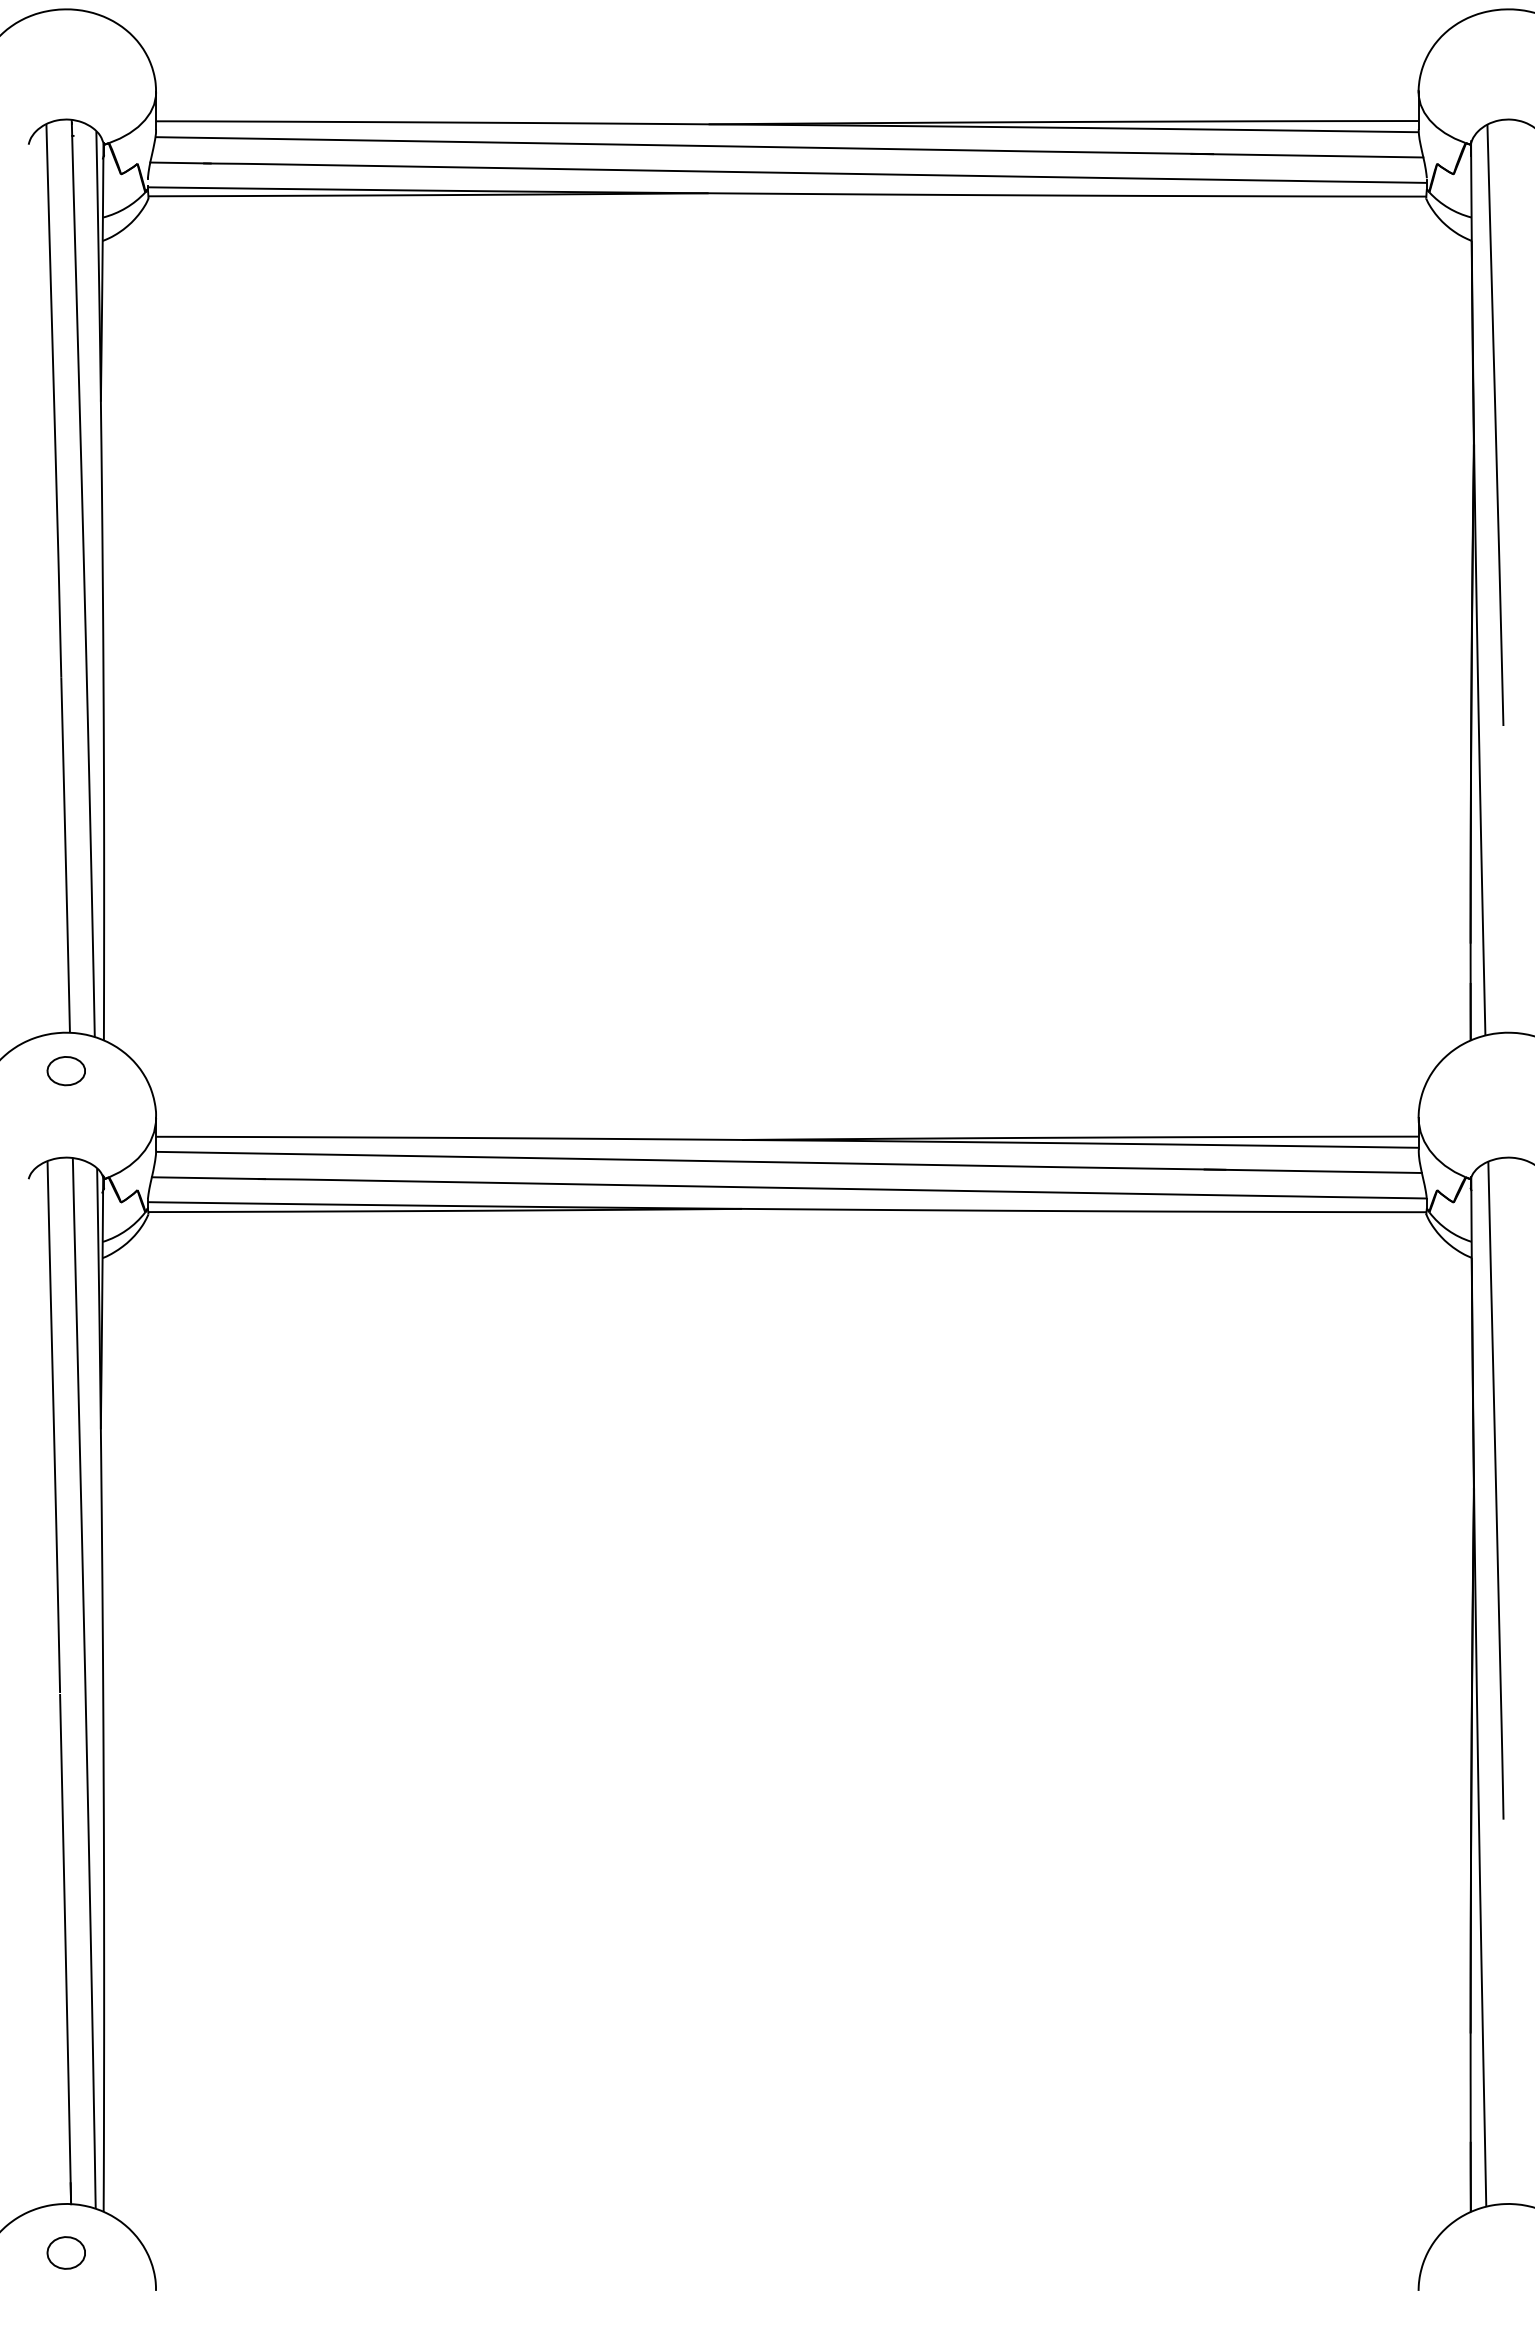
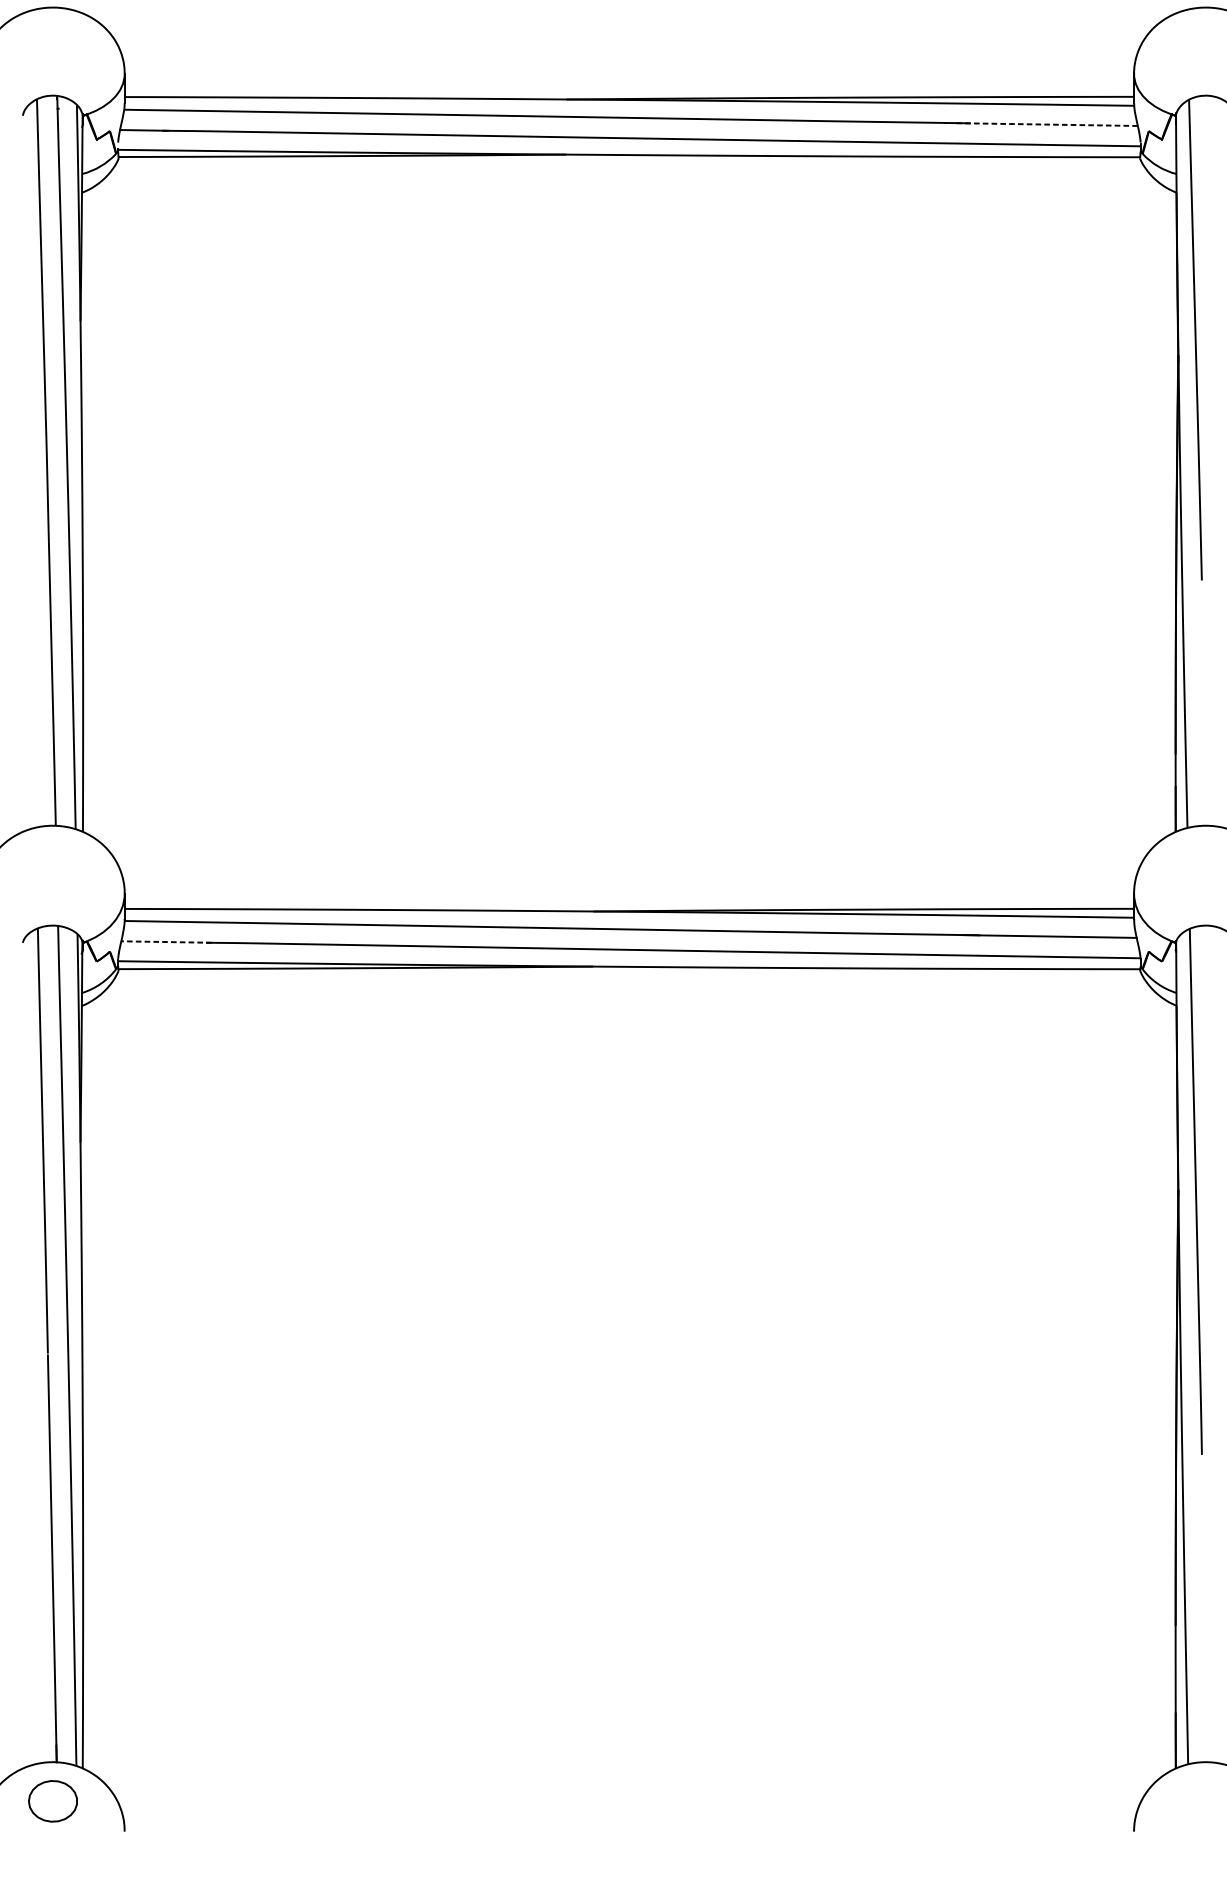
line: (1306, 155) -> (1044, 124), solid -> dashed
part: (65, 1071) -> (52, 856), removed
line: (208, 1178) -> (166, 942), solid -> dashed
part: (65, 2252) -> (52, 1800), size x1.6

